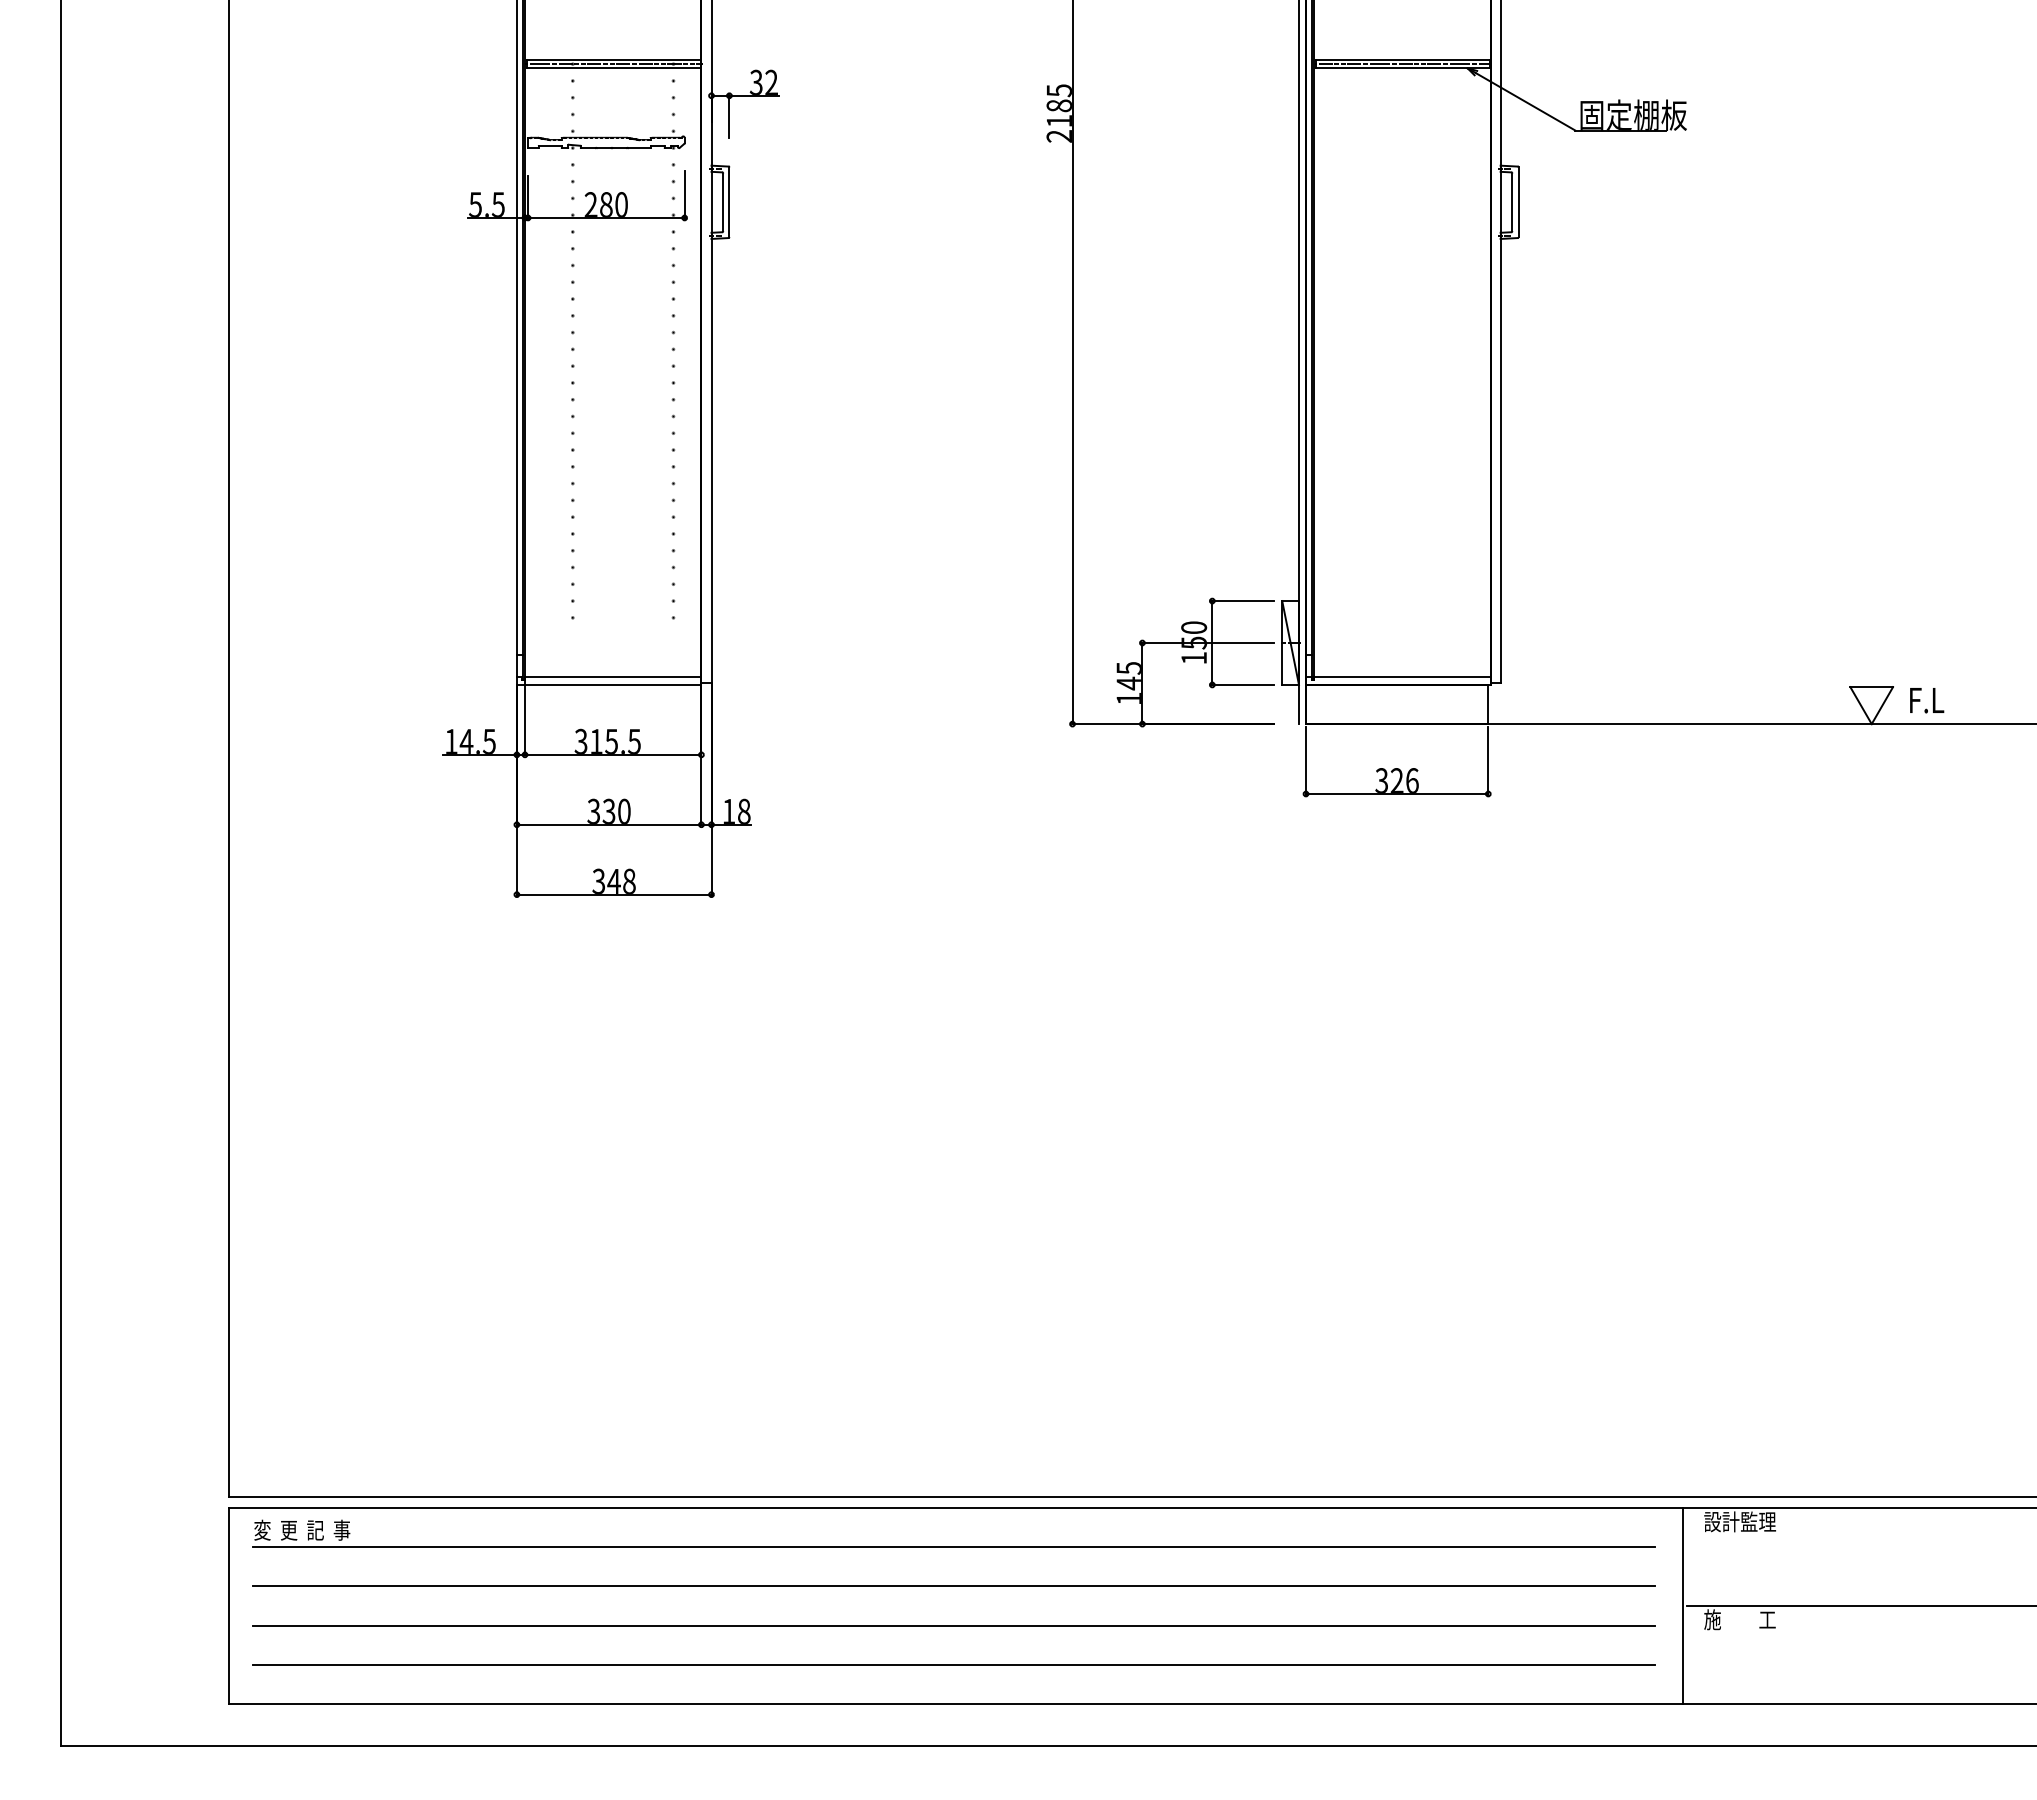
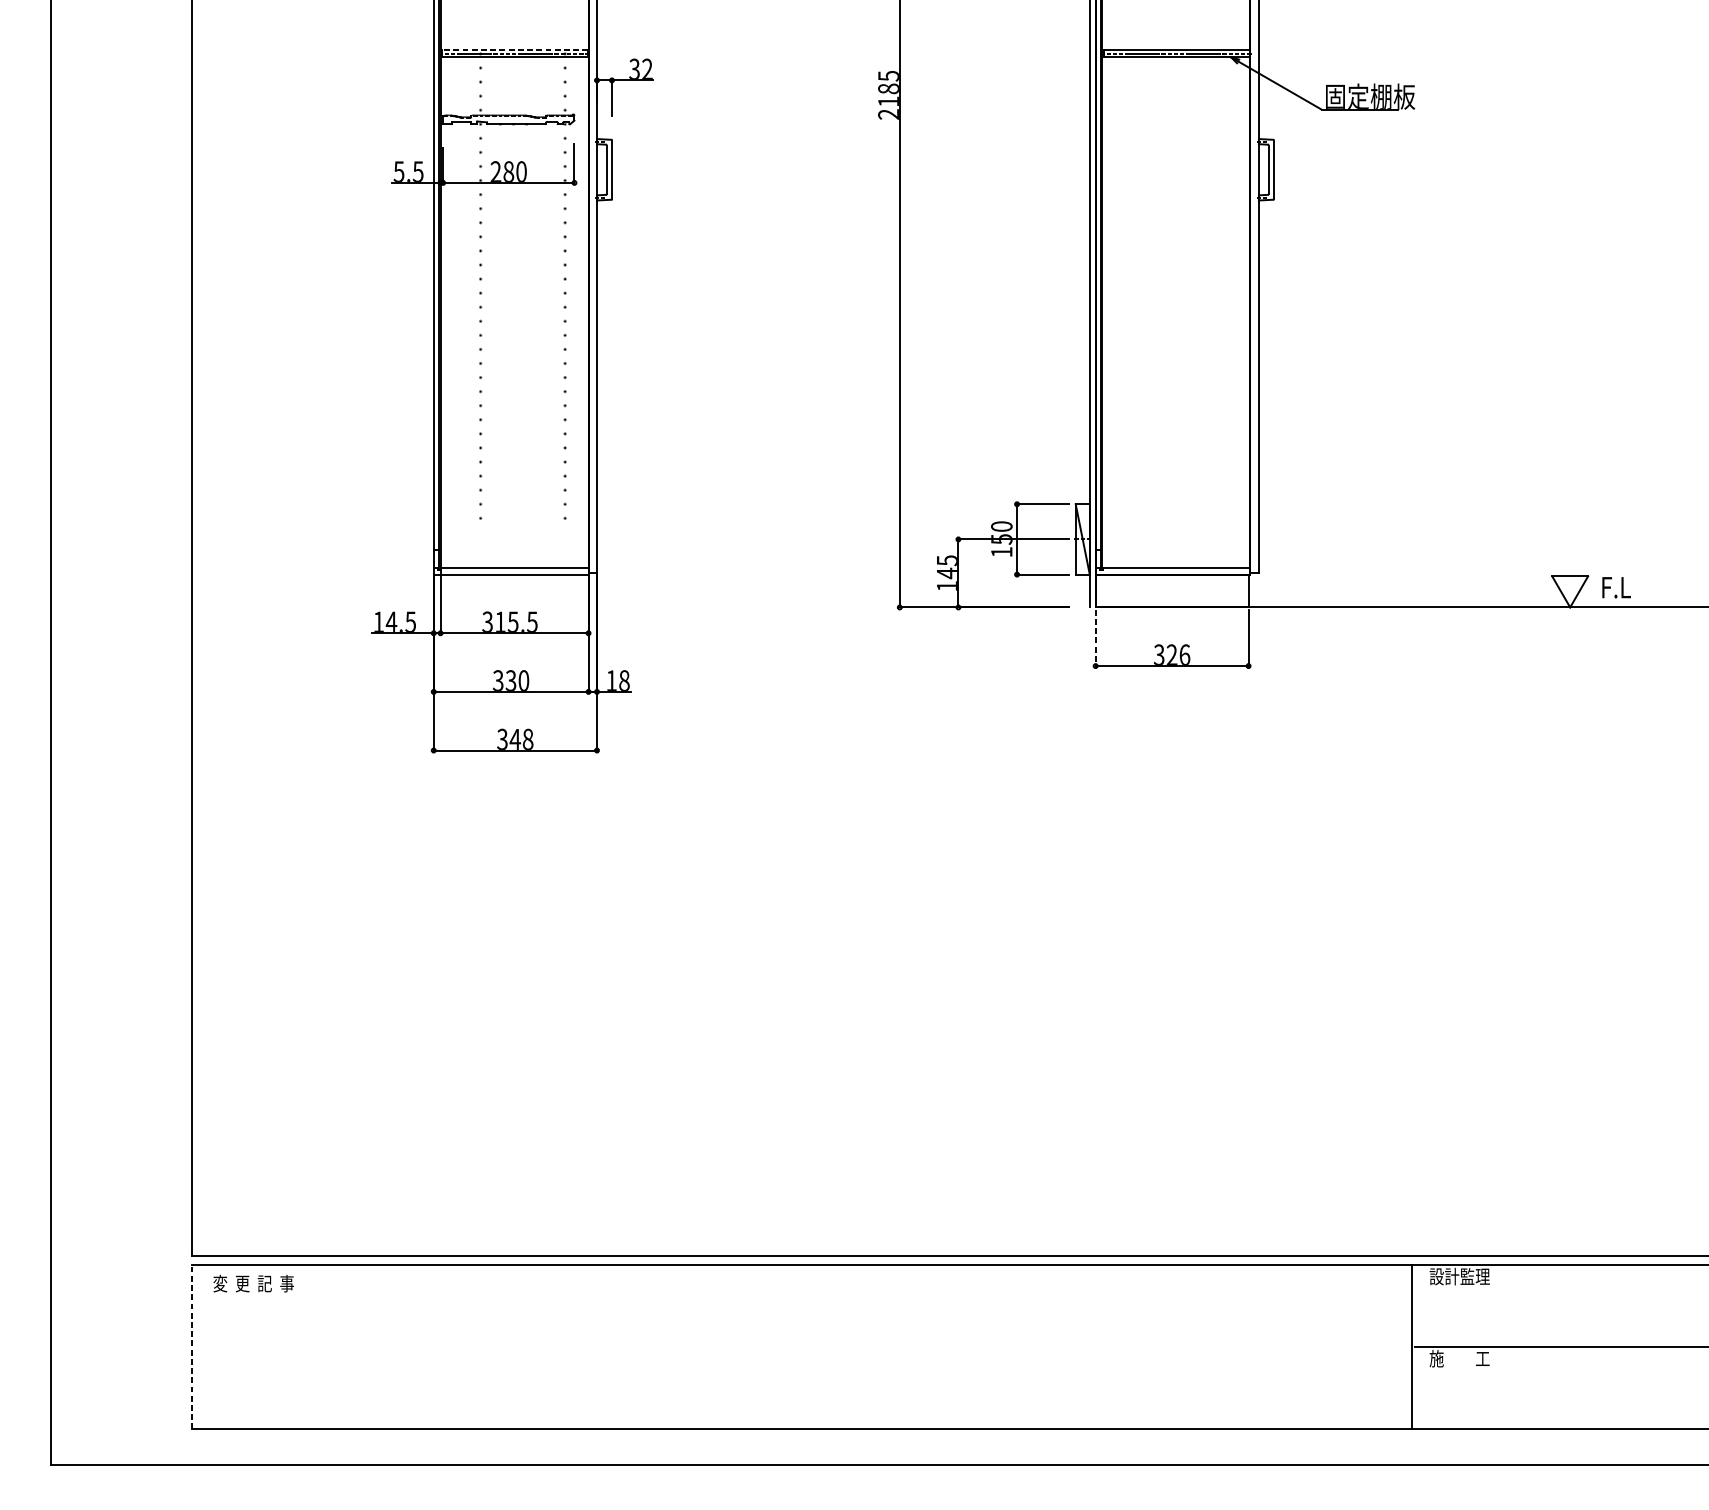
line: (613, 59) -> (514, 49), solid -> dashed
line: (1306, 760) -> (1096, 637), solid -> dashed
line: (953, 1547) -> (799, 1298), removed
line: (953, 1586) -> (799, 1330), removed
line: (228, 1606) -> (191, 1347), solid -> dashed
line: (953, 1625) -> (799, 1363), removed
line: (953, 1664) -> (799, 1396), removed

